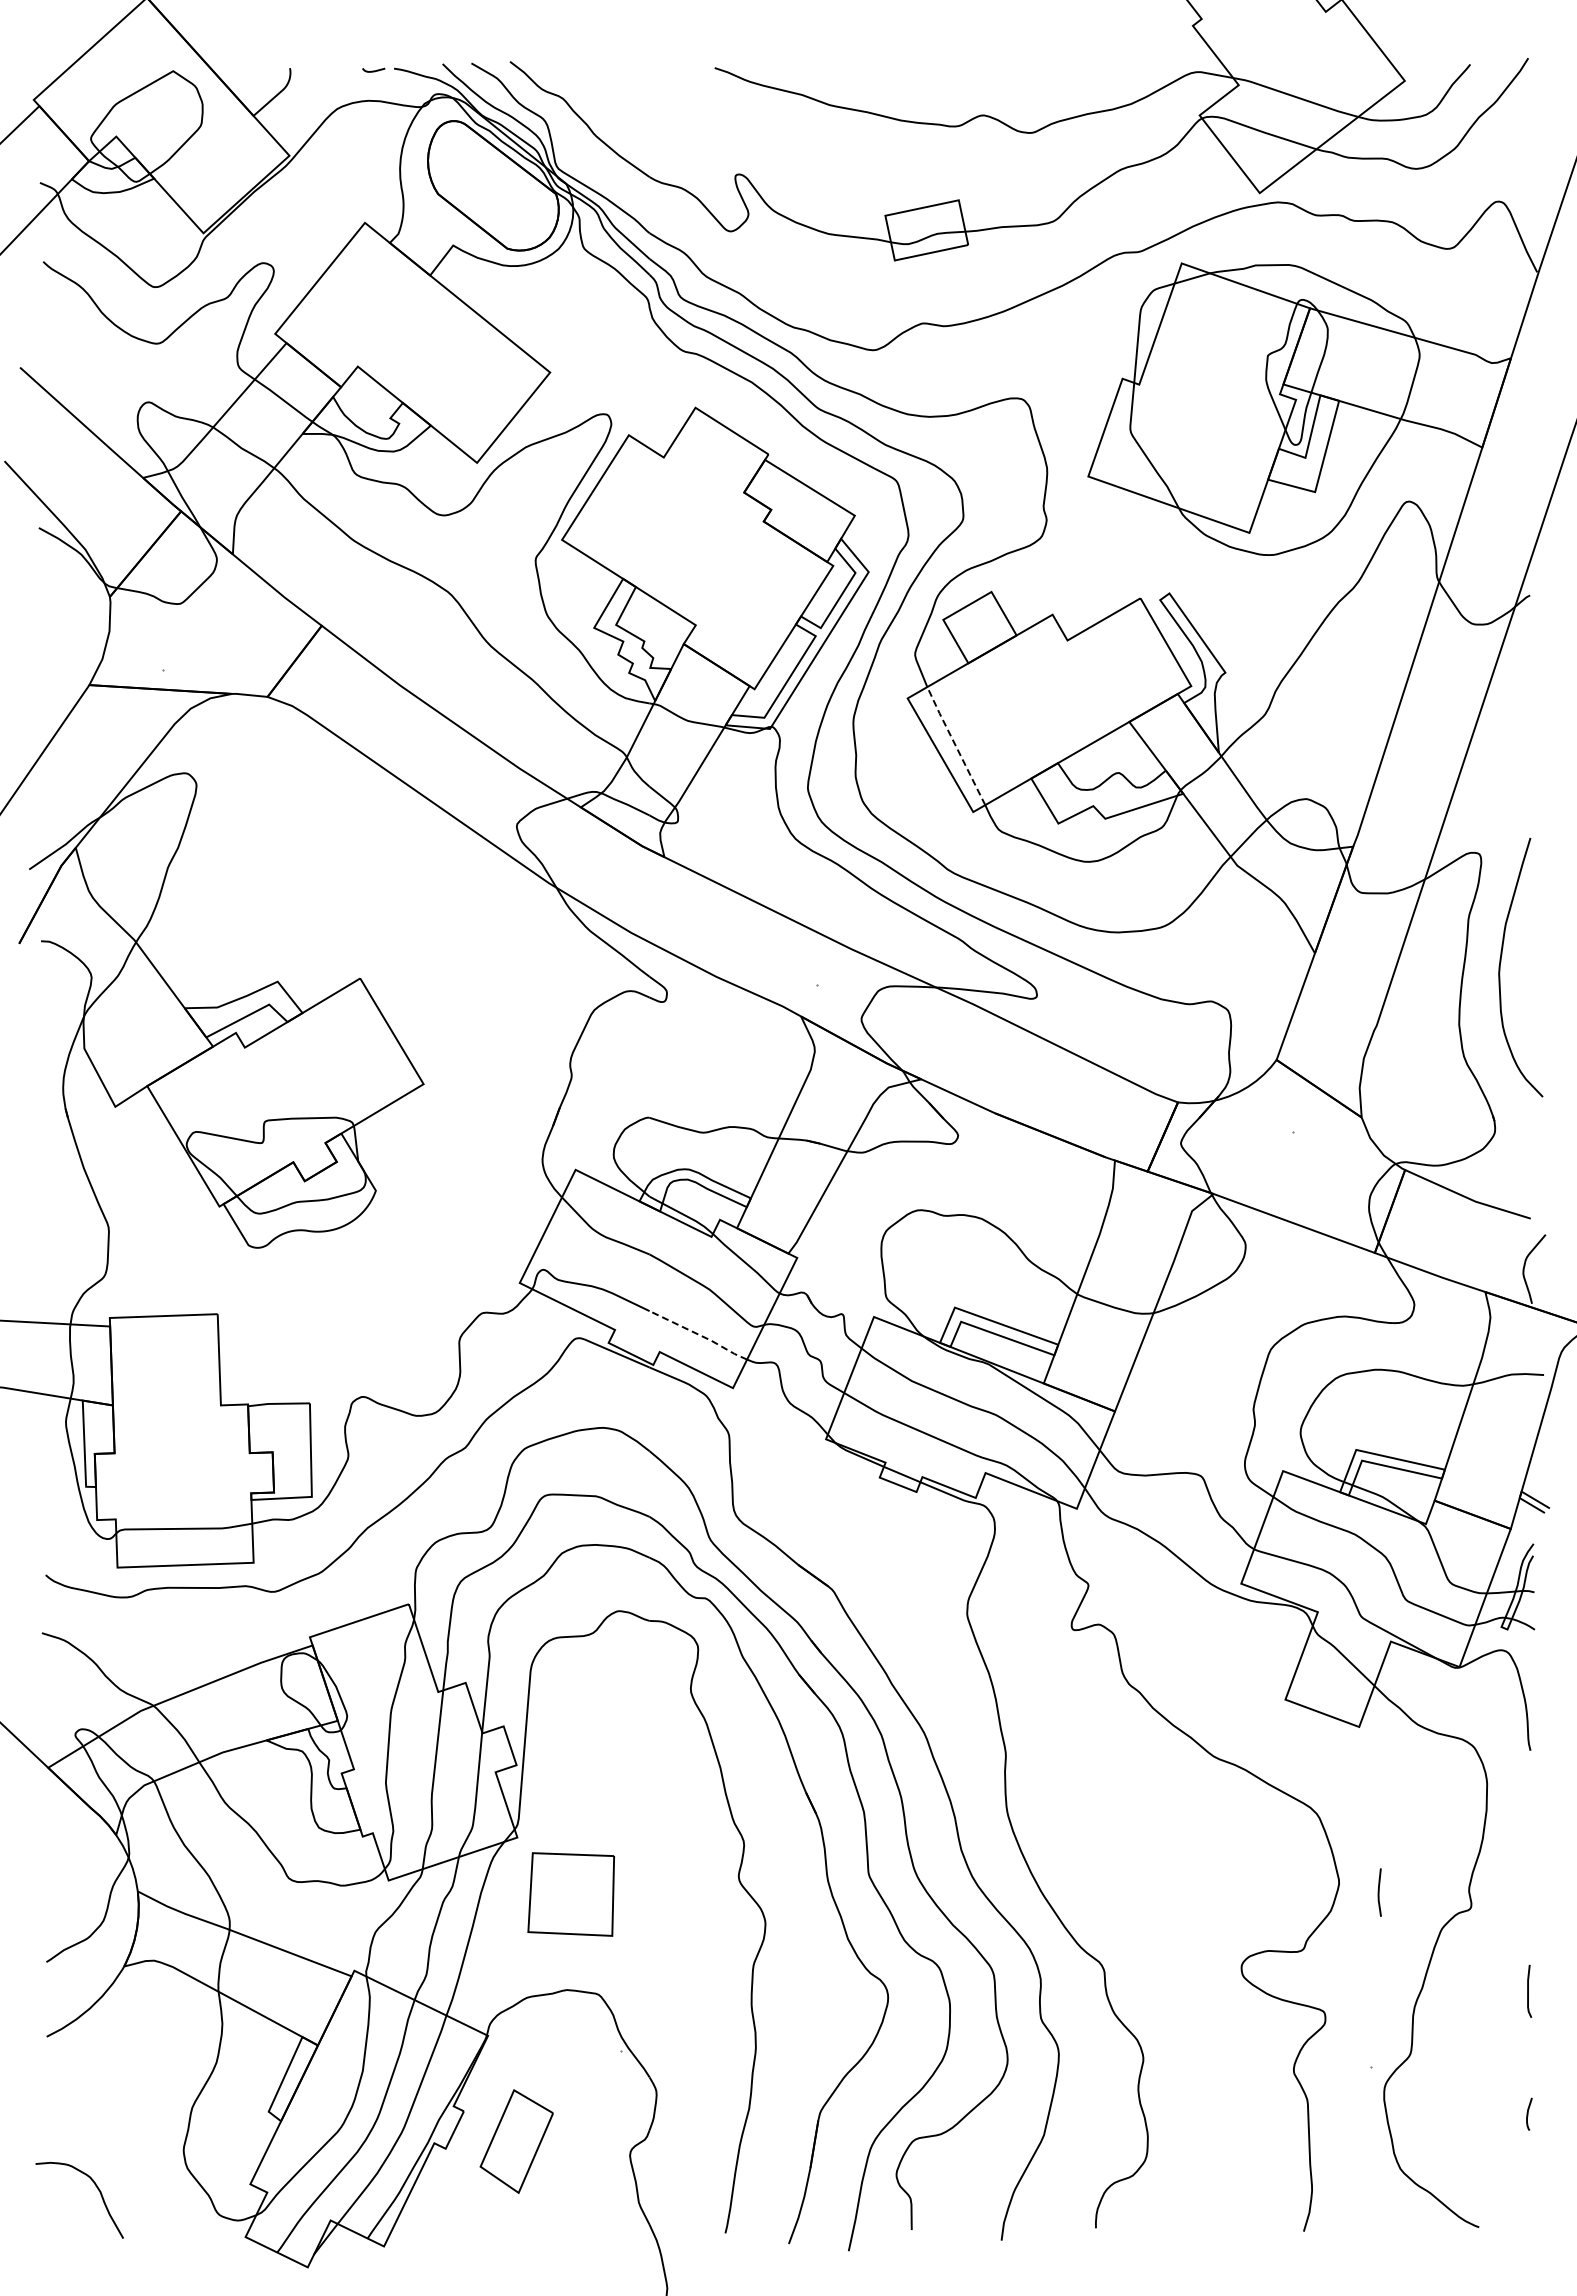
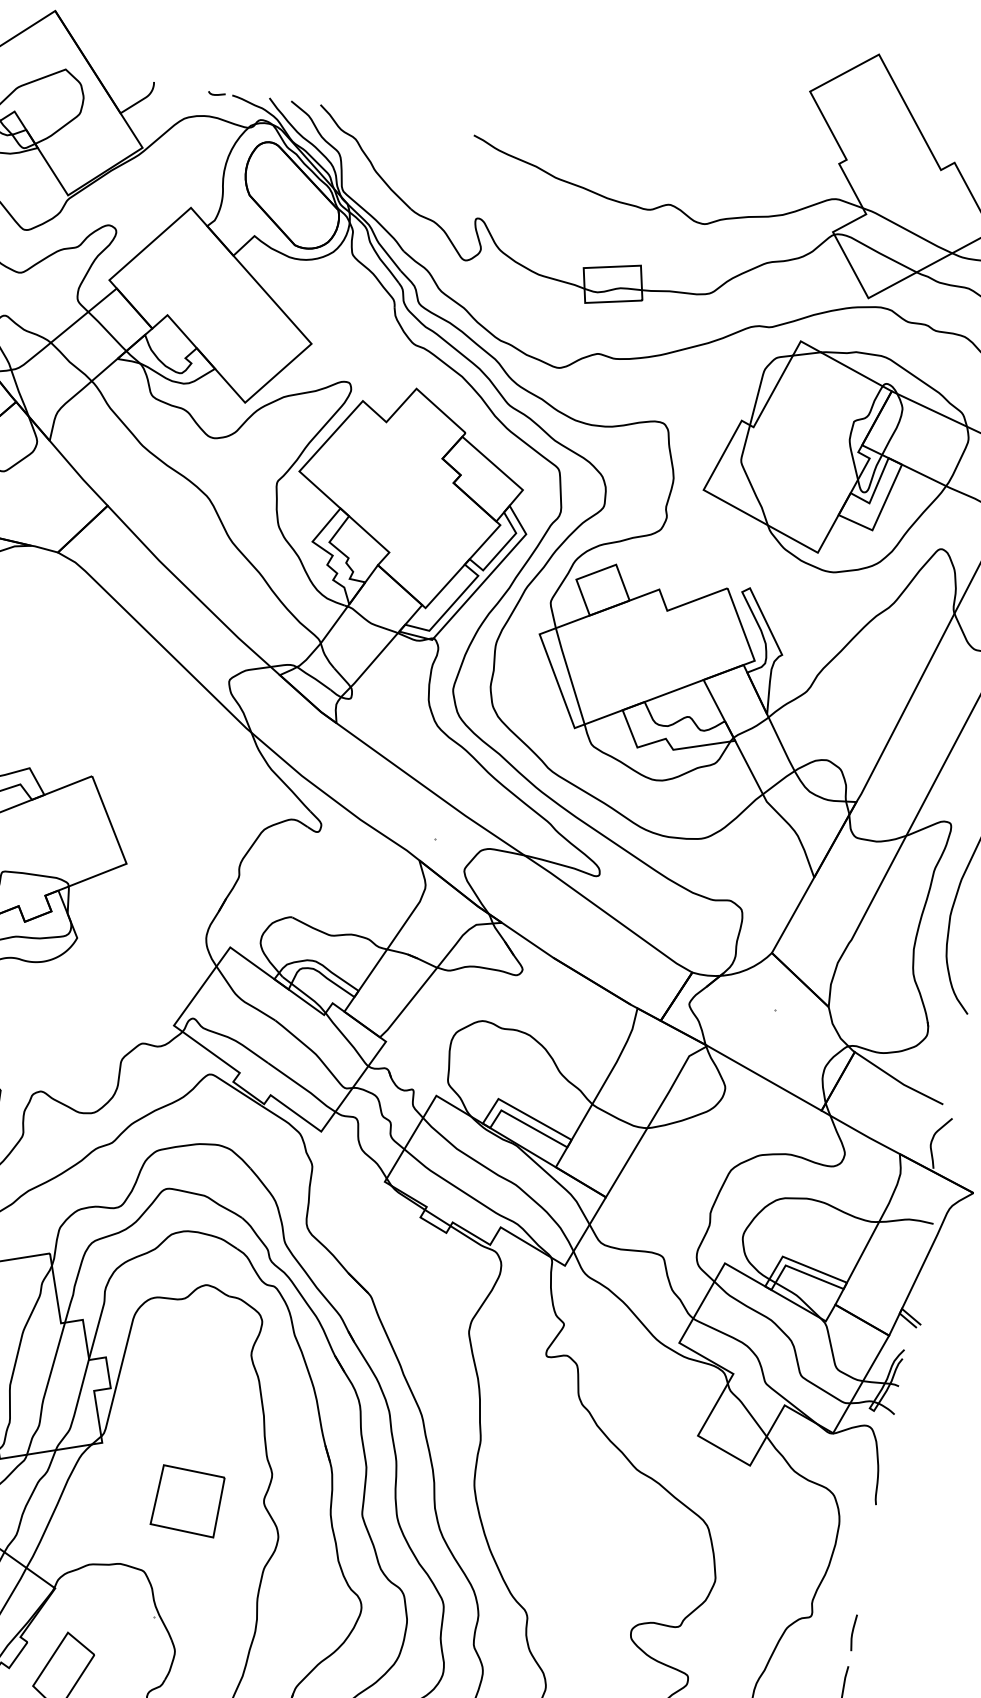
line: (955, 745) -> (569, 675), dashed -> solid
line: (699, 1335) -> (302, 1087), dashed -> solid
line: (1379, 1892) -> (853, 1632), moved
part: (570, 1894) -> (187, 1501), moved

